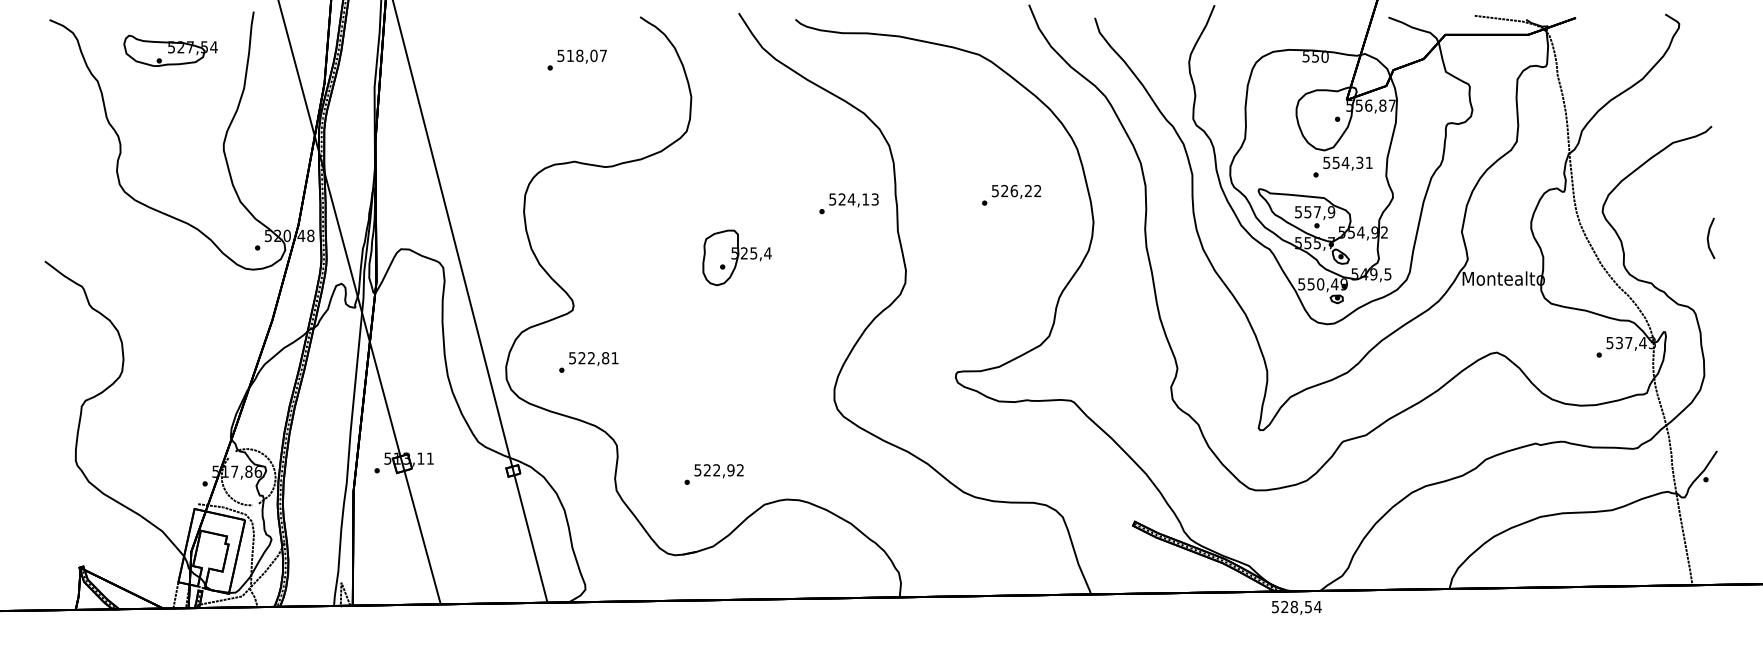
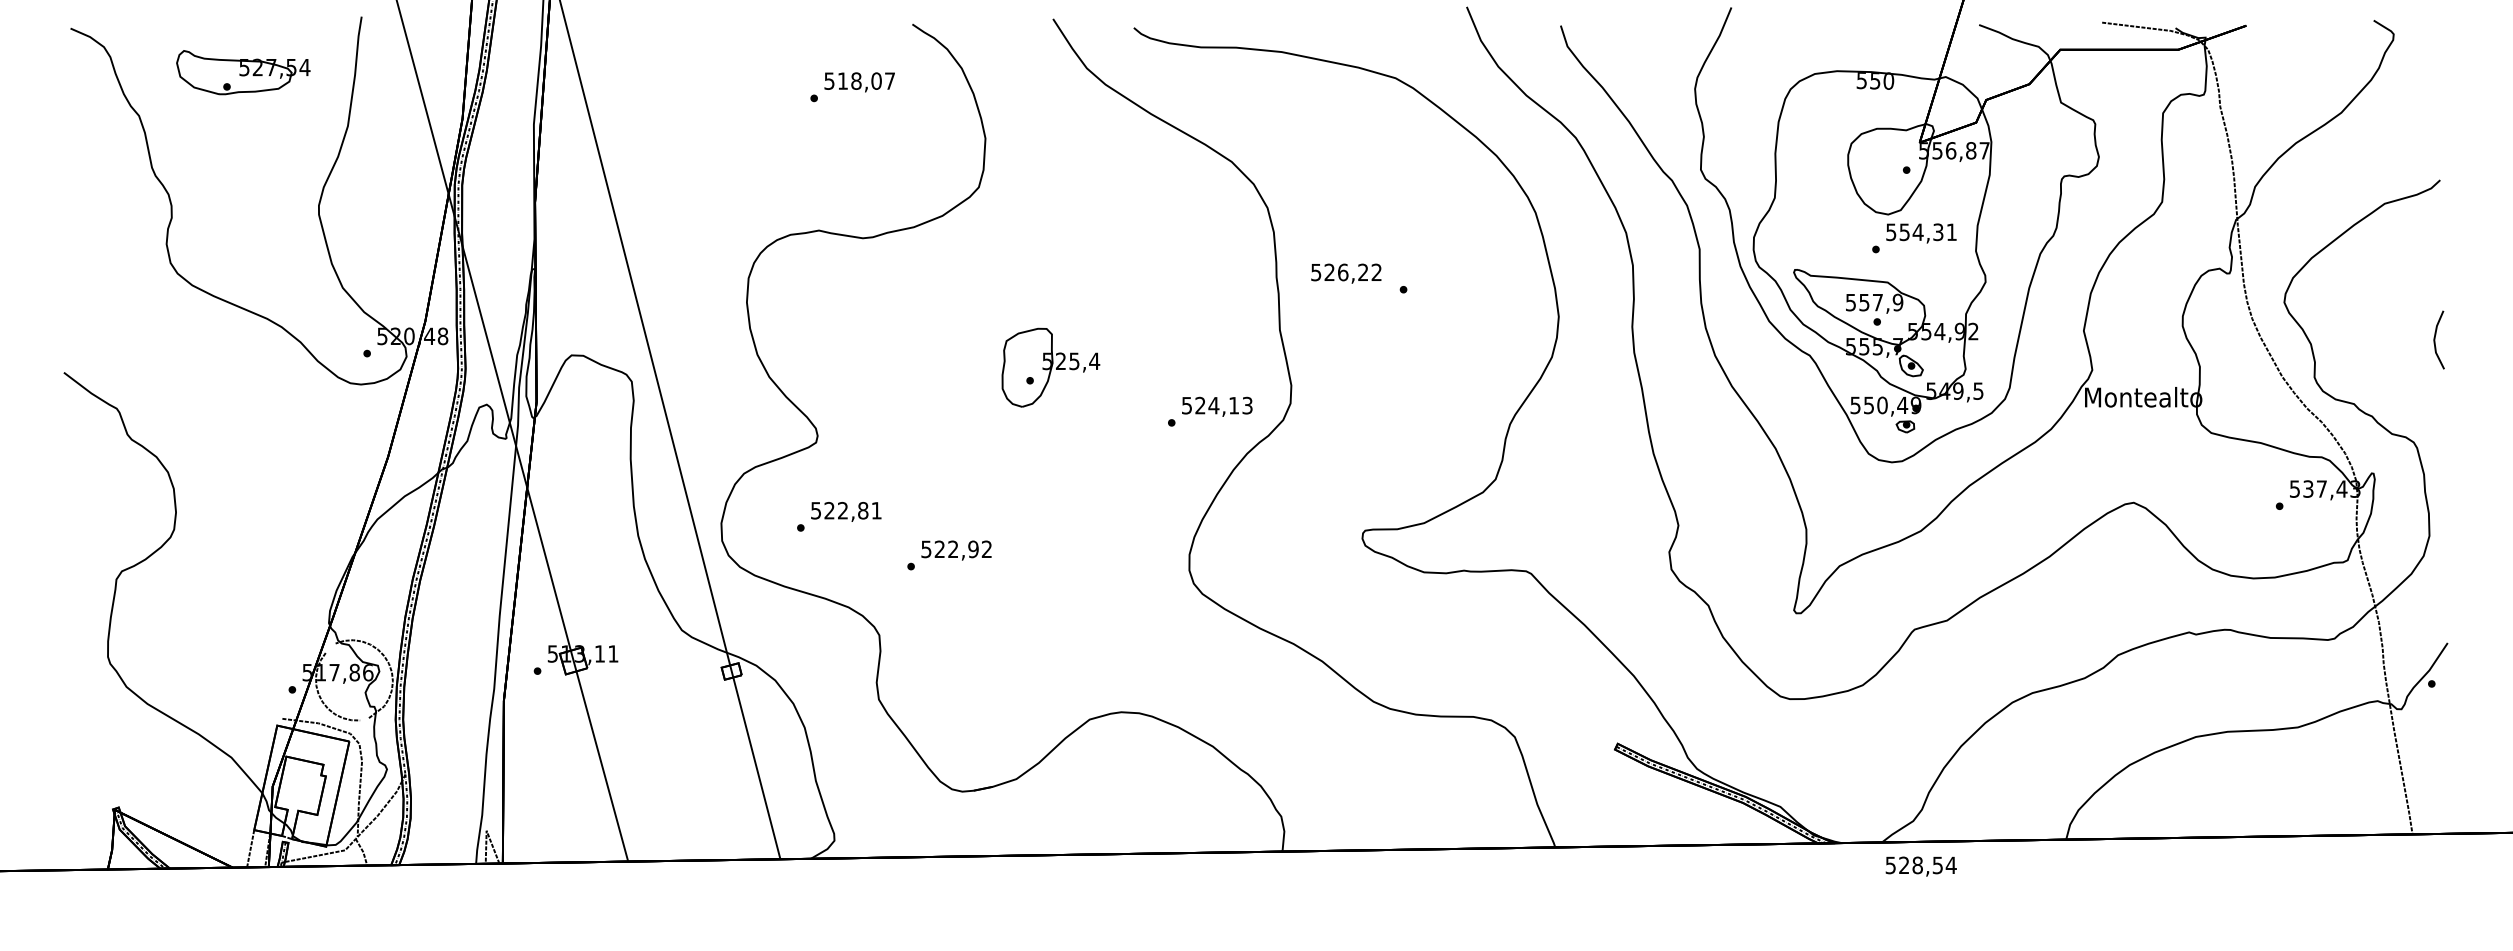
text: (576, 59) -> (851, 86), moved
text: (1016, 191) -> (1346, 273), moved
text: (848, 203) -> (1209, 411), moved
text: (713, 474) -> (948, 555), moved
text: (1296, 607) -> (1920, 866), moved

